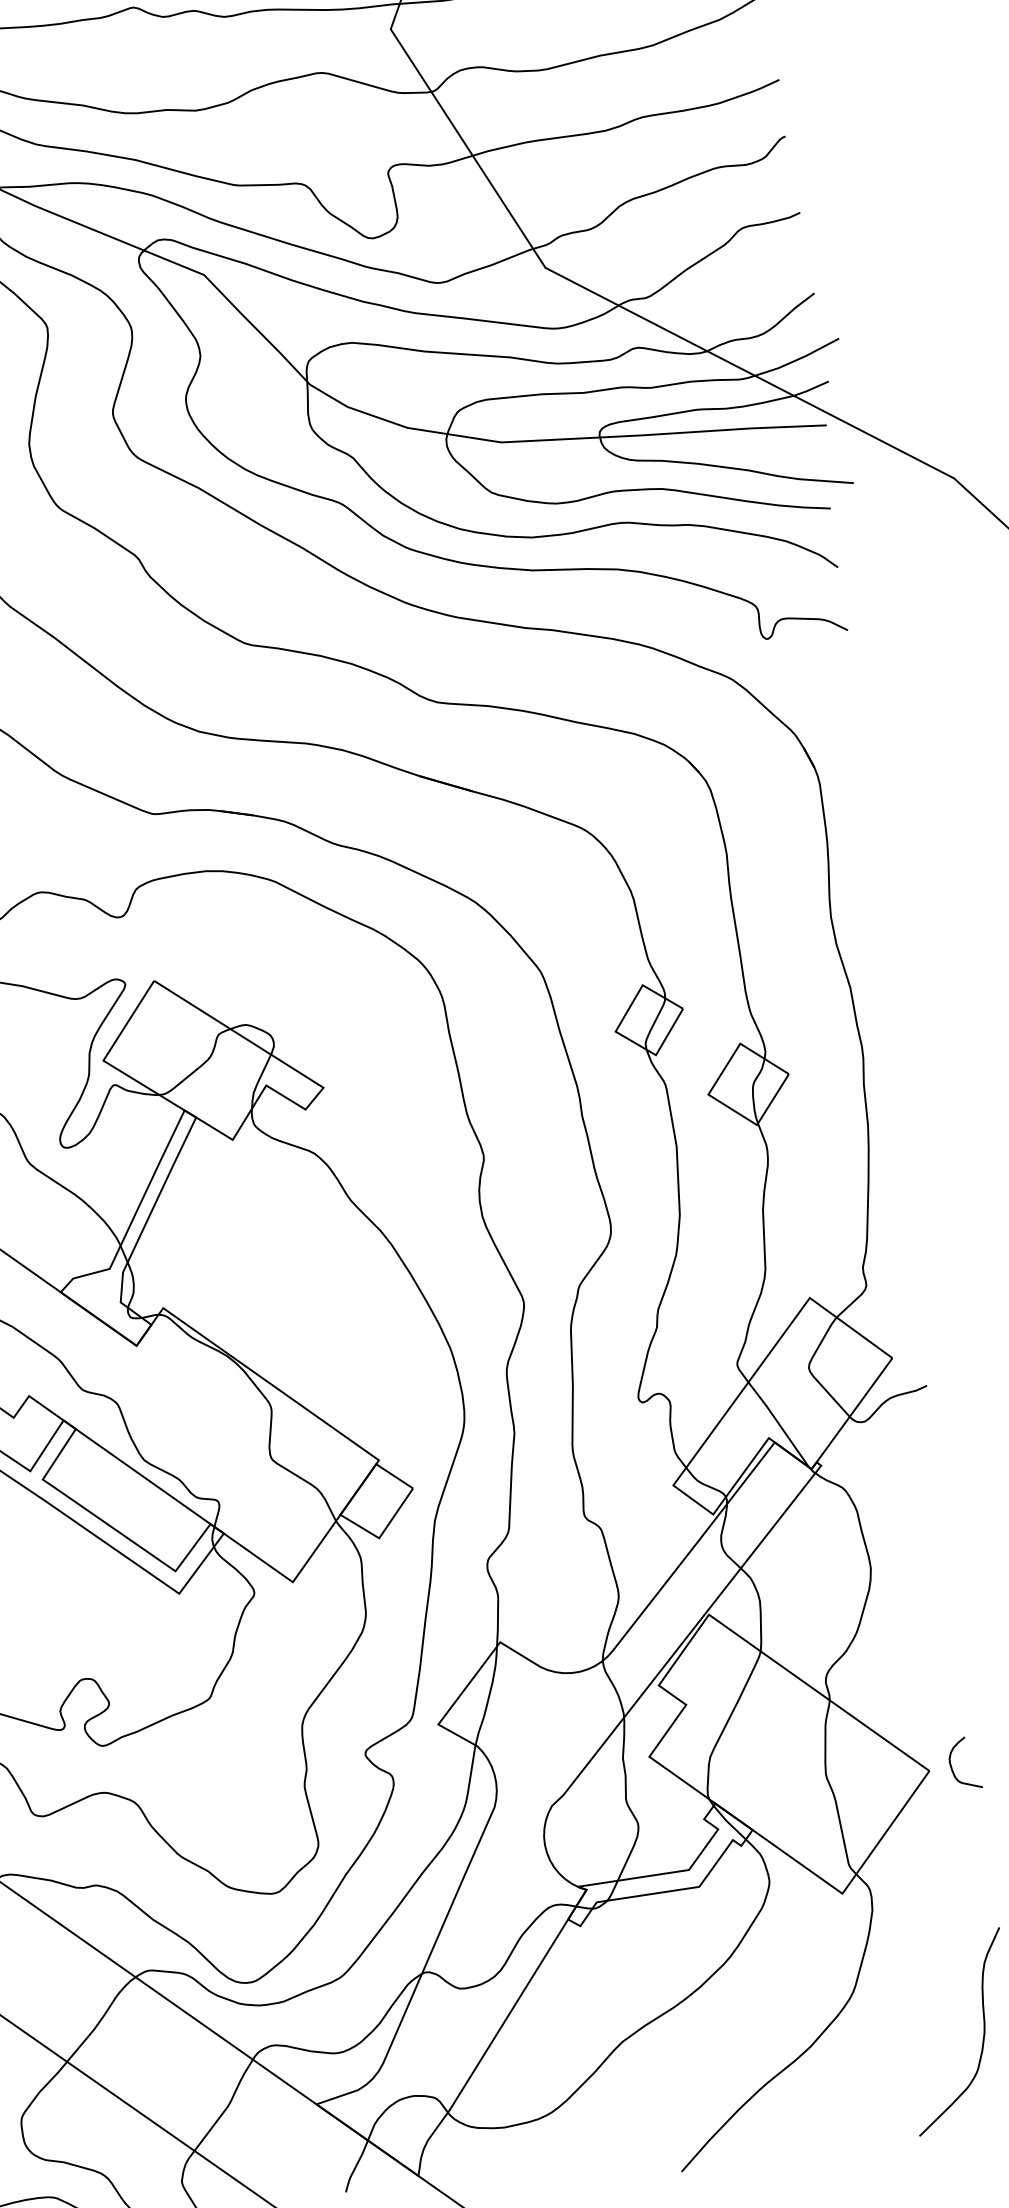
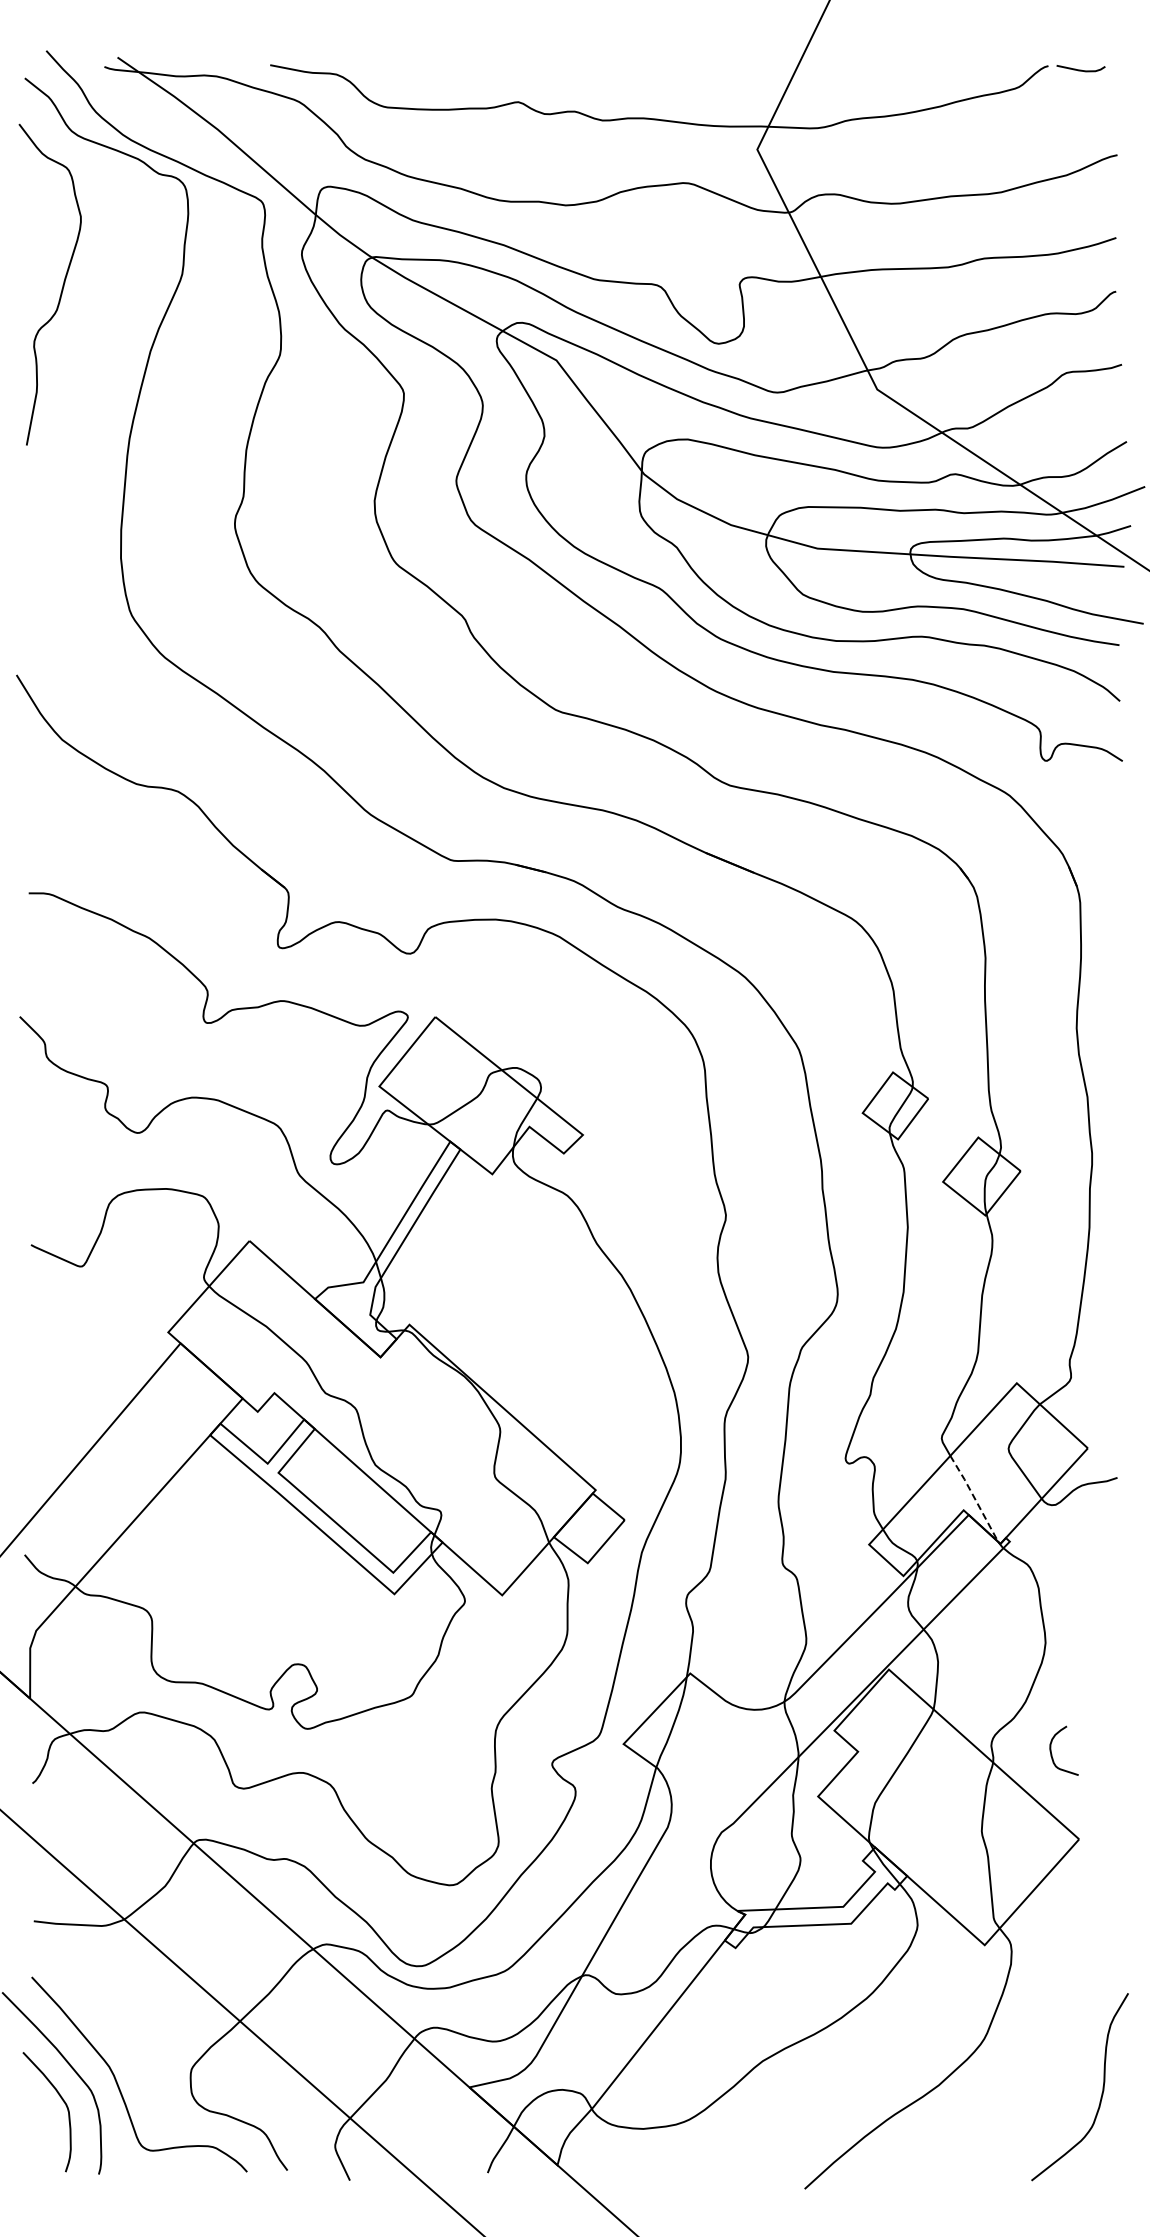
line: (778, 1424) -> (974, 1498), solid -> dashed
curve: (952, 1768) -> (1052, 1754), moved

